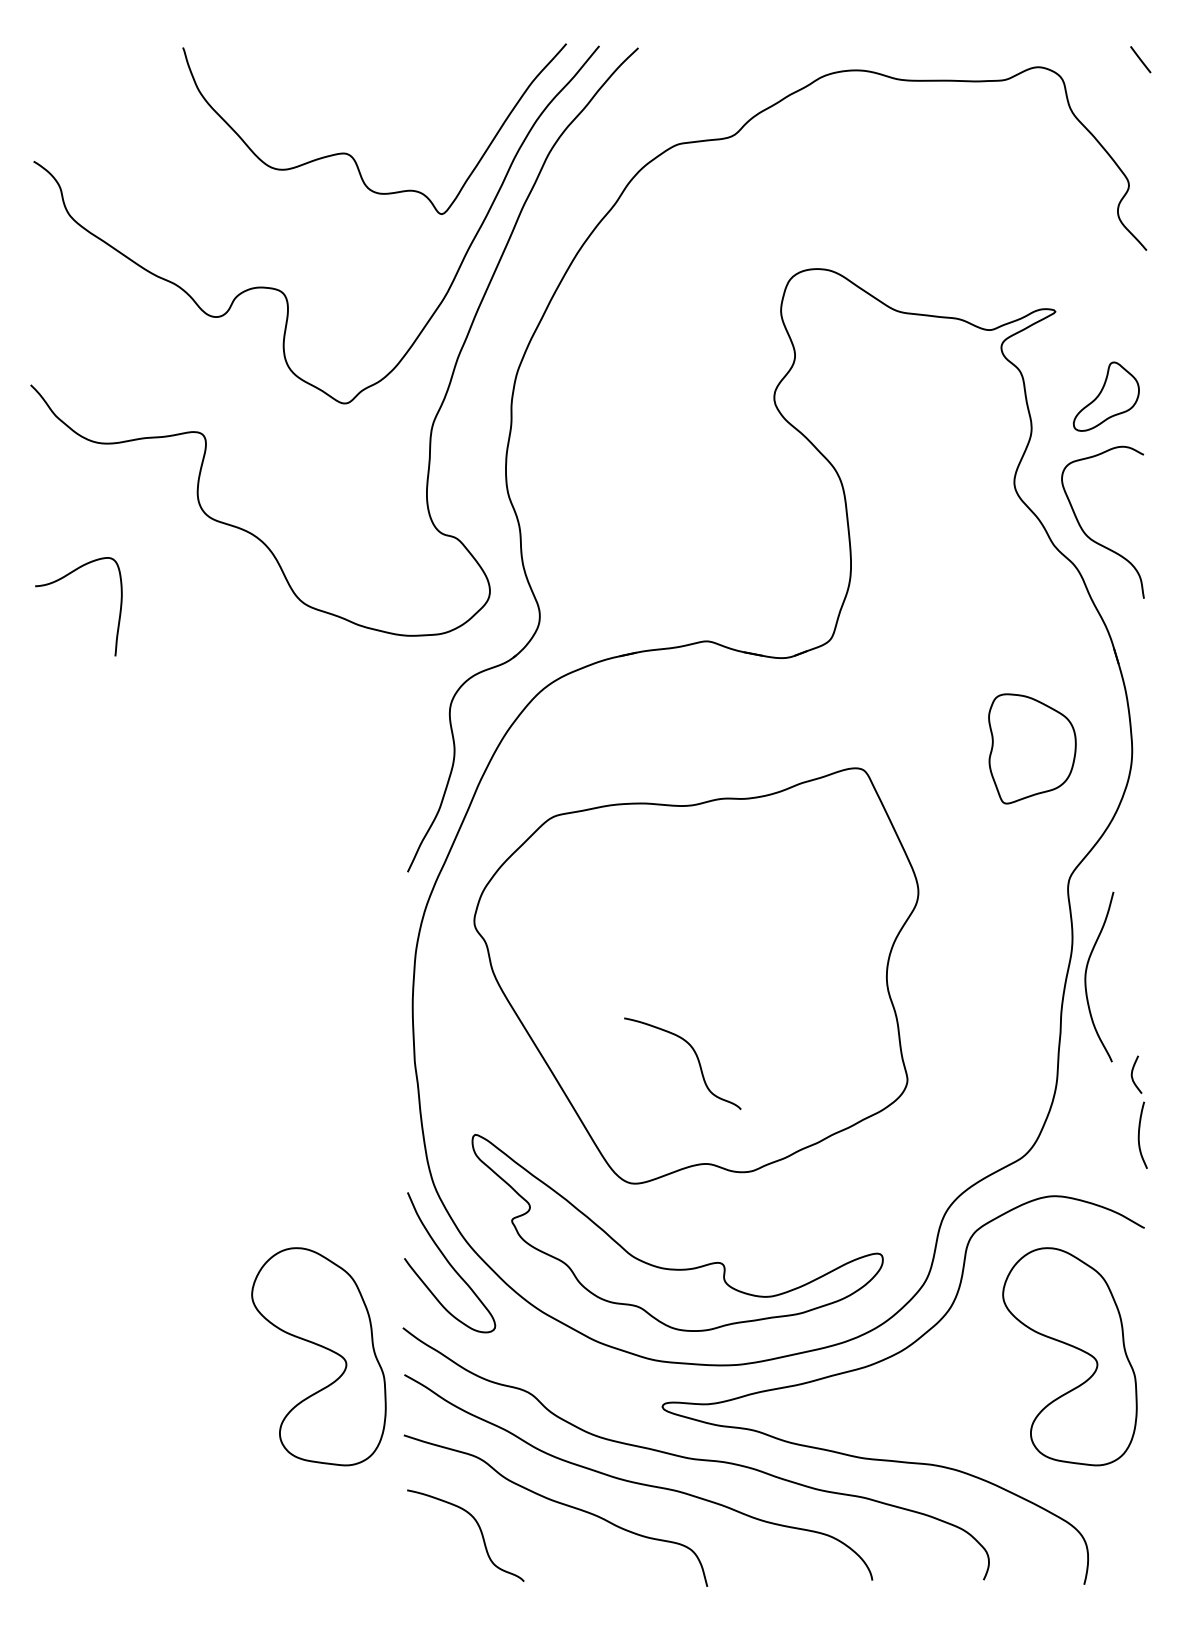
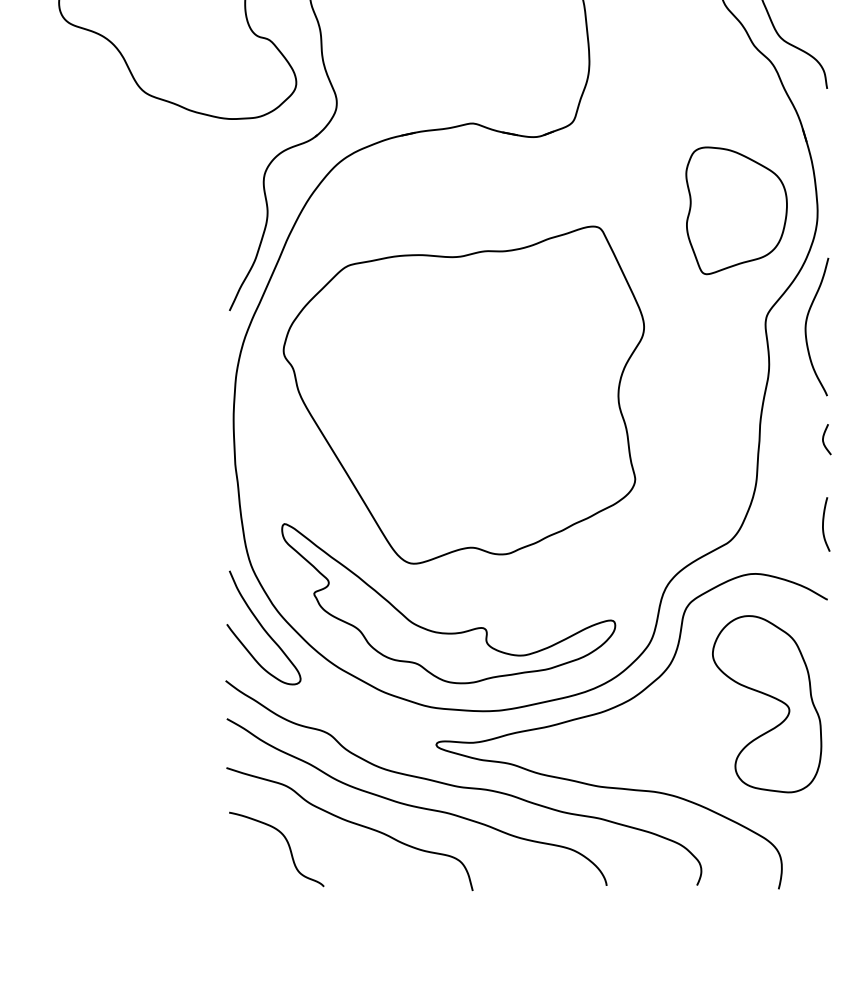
part: (1032, 748) -> (736, 210), size x1.43
curve: (1086, 976) -> (806, 326), moved
curve: (696, 1057) -> (463, 461), removed
curve: (1132, 1074) -> (823, 439), moved
part: (321, 1347) -> (159, 696), removed

